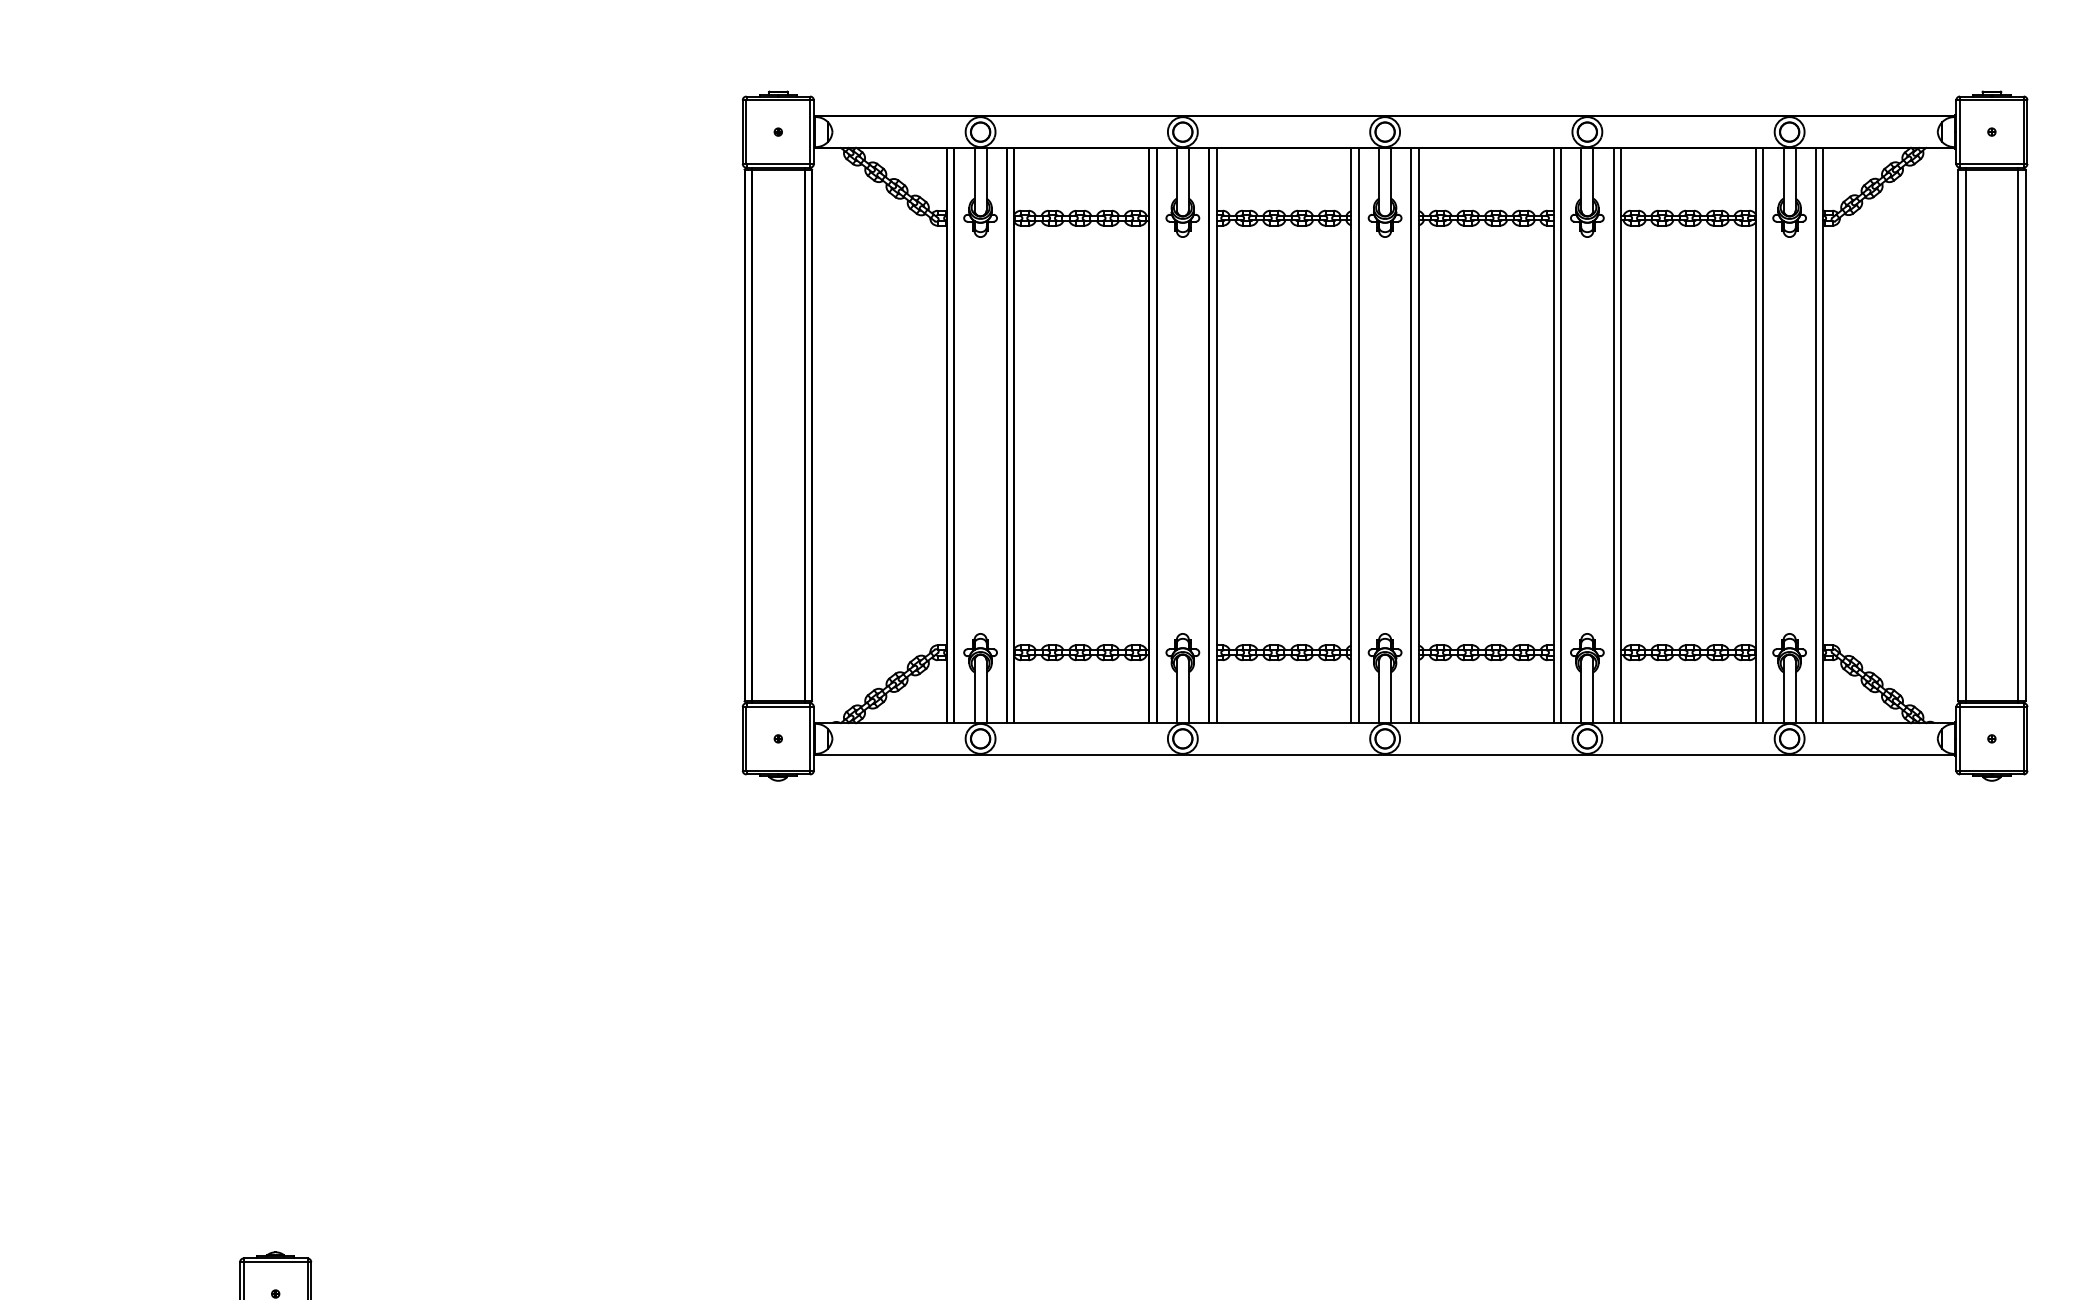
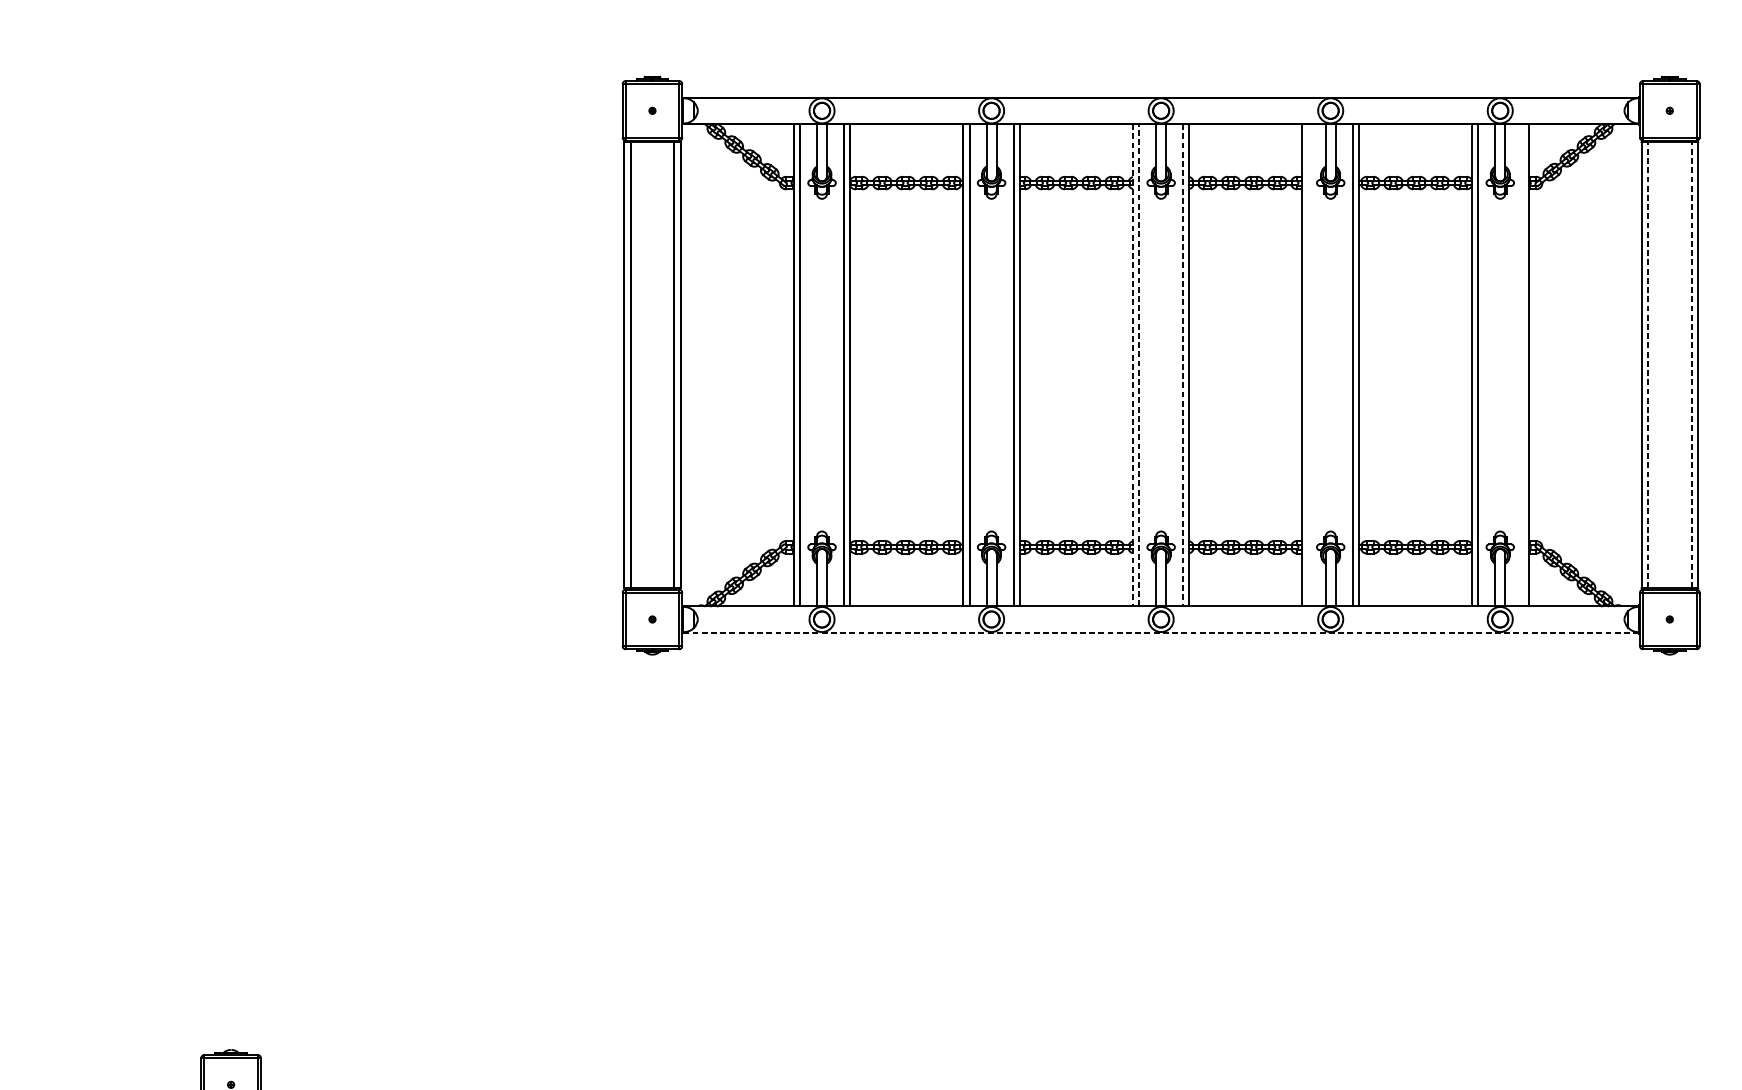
line: (1351, 435) -> (1132, 365), solid -> dashed
line: (1358, 435) -> (1138, 365), solid -> dashed
line: (1411, 435) -> (1183, 365), solid -> dashed
line: (1561, 435) -> (1309, 365), removed
line: (1815, 435) -> (1521, 365), removed
line: (1965, 435) -> (1647, 365), solid -> dashed
line: (2018, 435) -> (1692, 365), solid -> dashed
line: (1384, 754) -> (1160, 632), solid -> dashed

